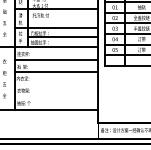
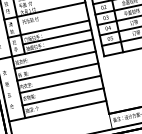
line: (56, 84) -> (60, 84), added
line: (56, 97) -> (62, 97), added

